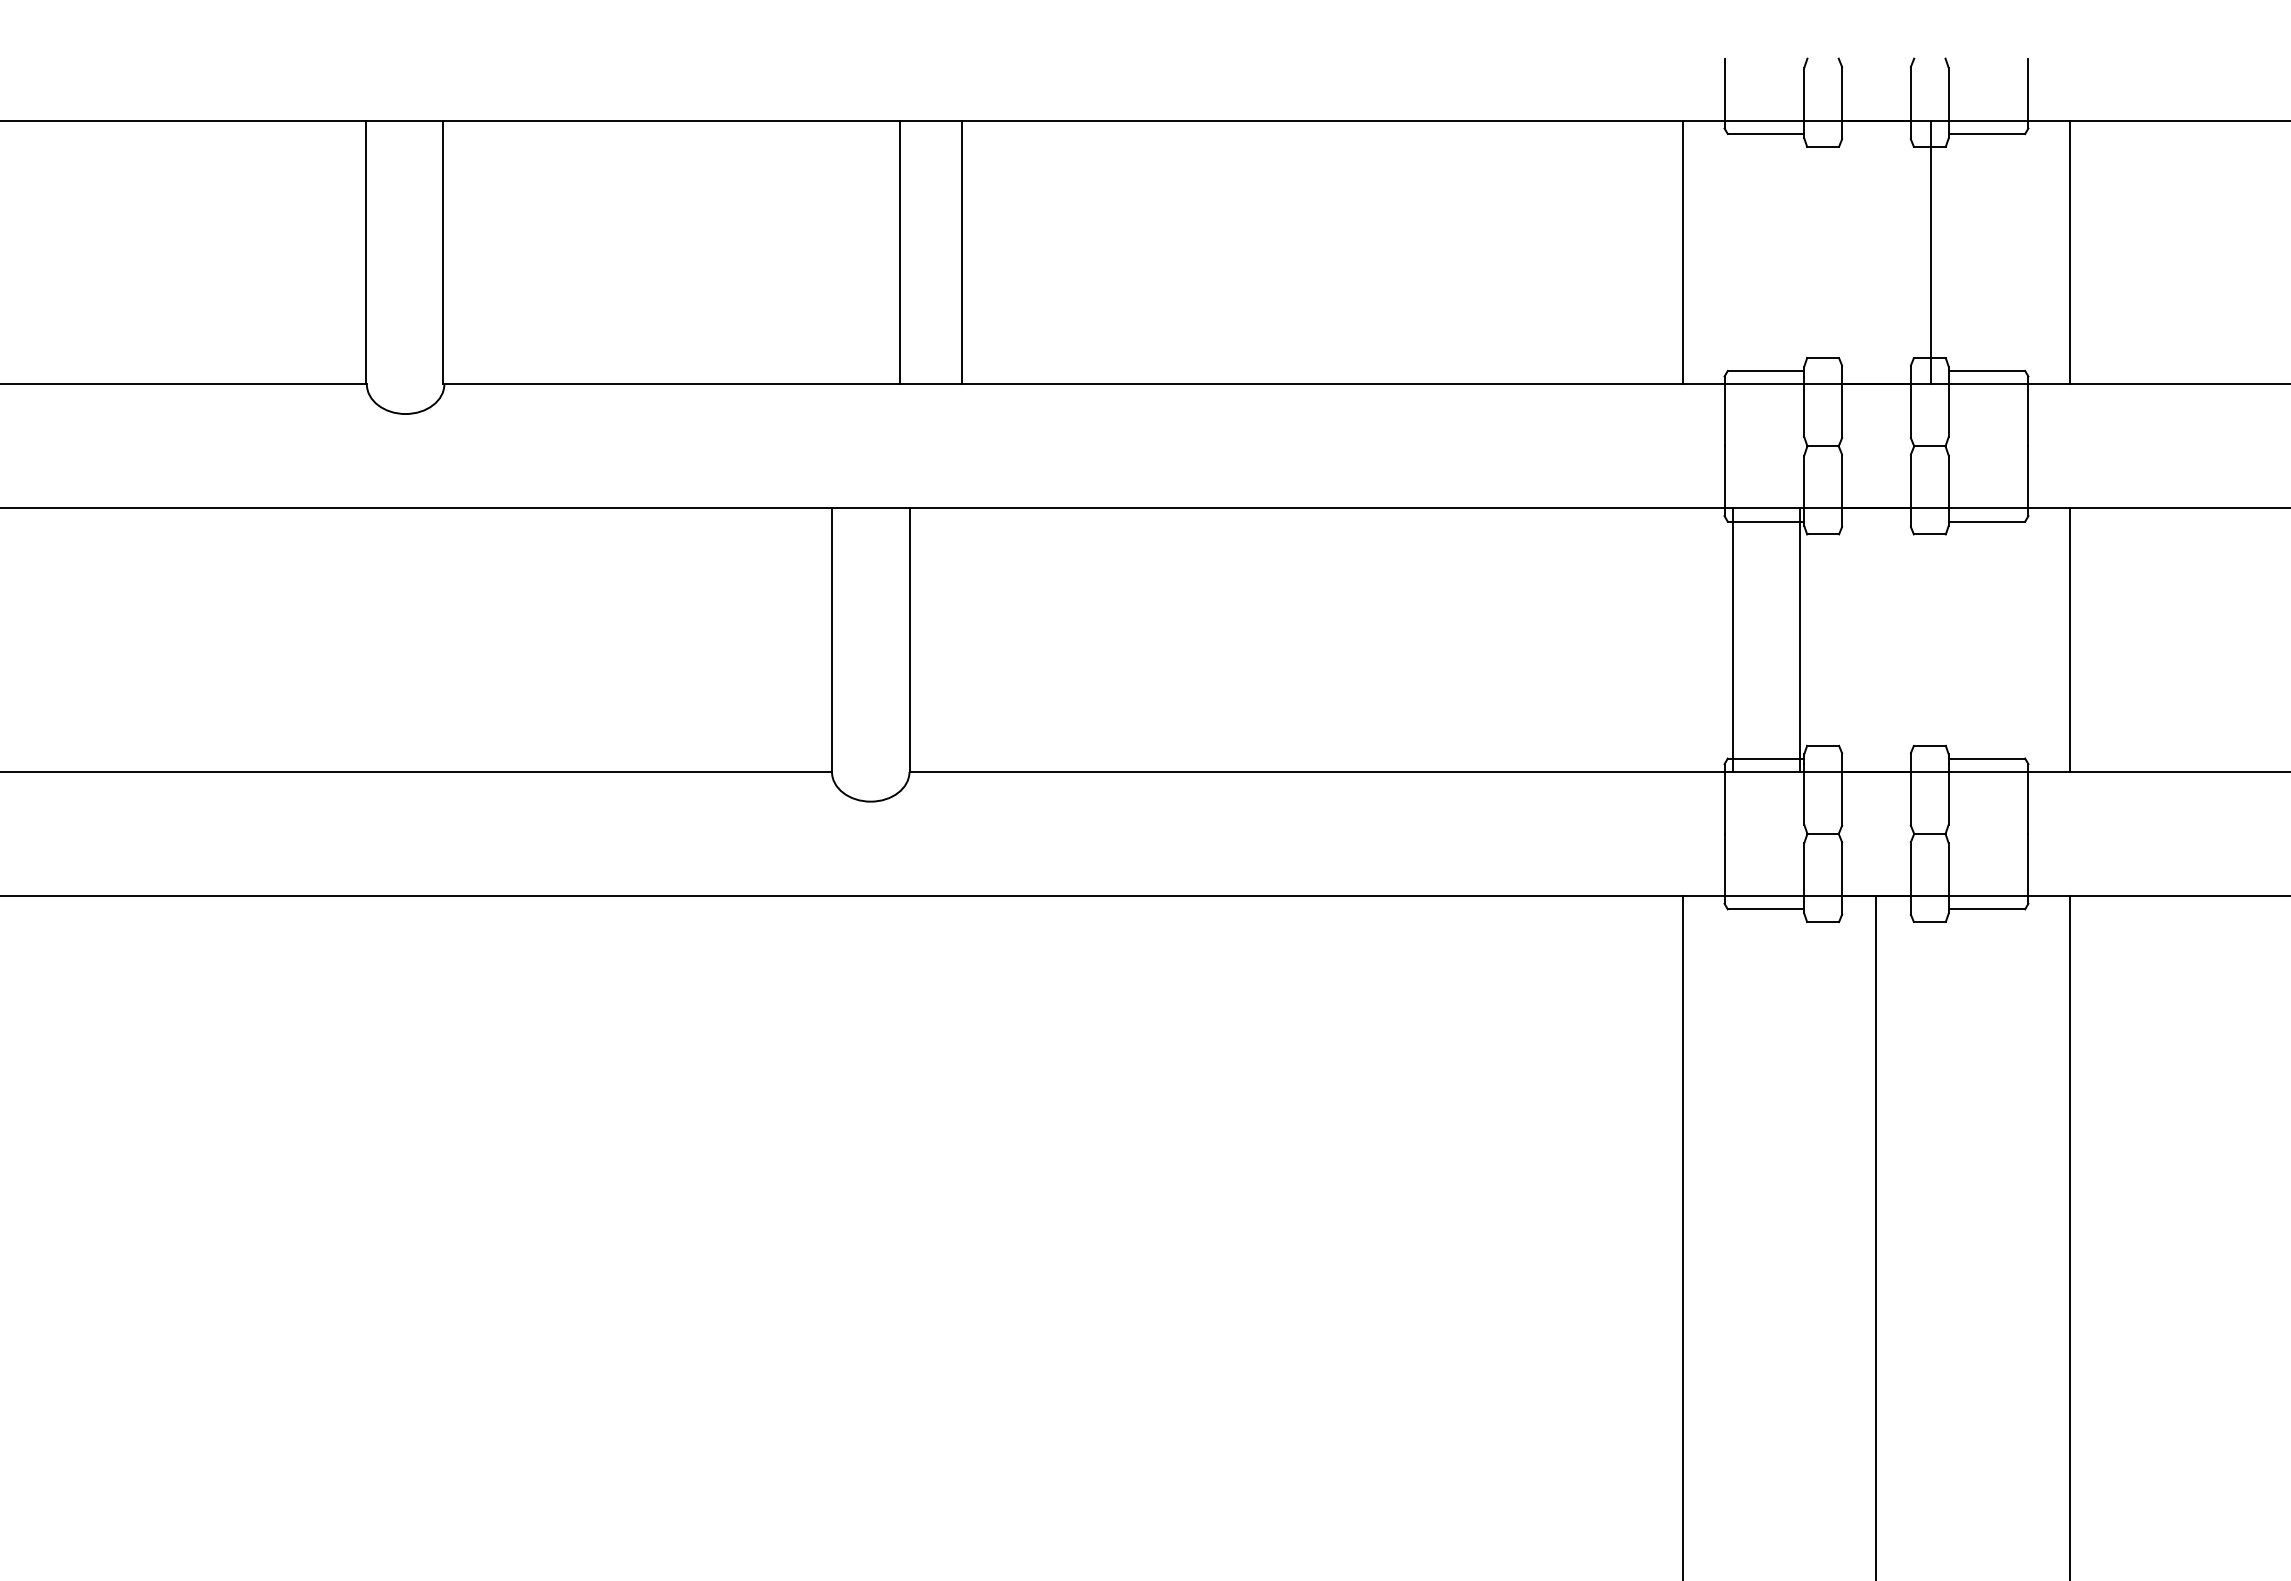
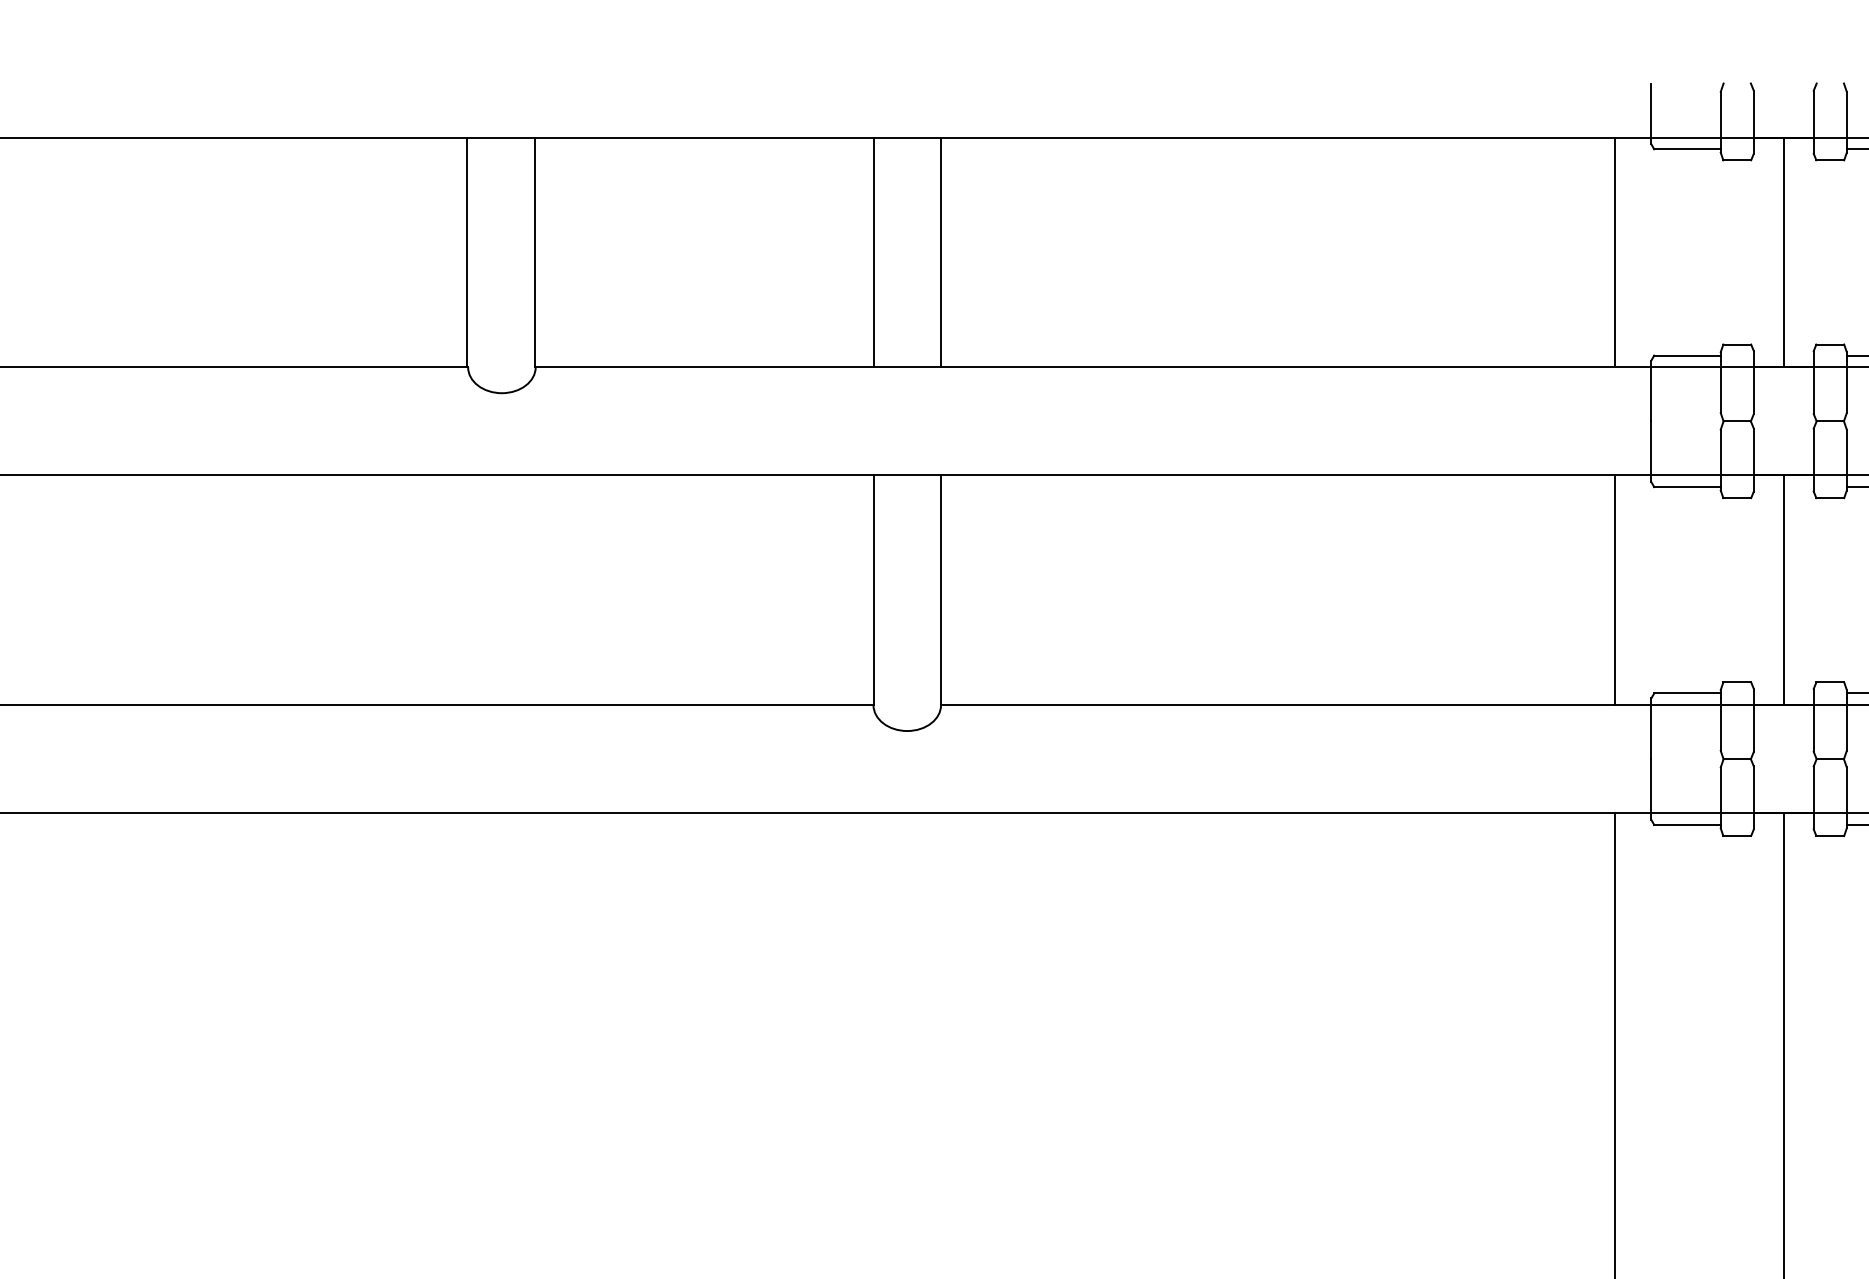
line: (900, 252) -> (873, 252), moved
line: (961, 252) -> (941, 252), moved
line: (1931, 252) -> (1783, 252), moved
line: (1732, 639) -> (1614, 589), moved
line: (1800, 639) -> (1783, 589), moved

